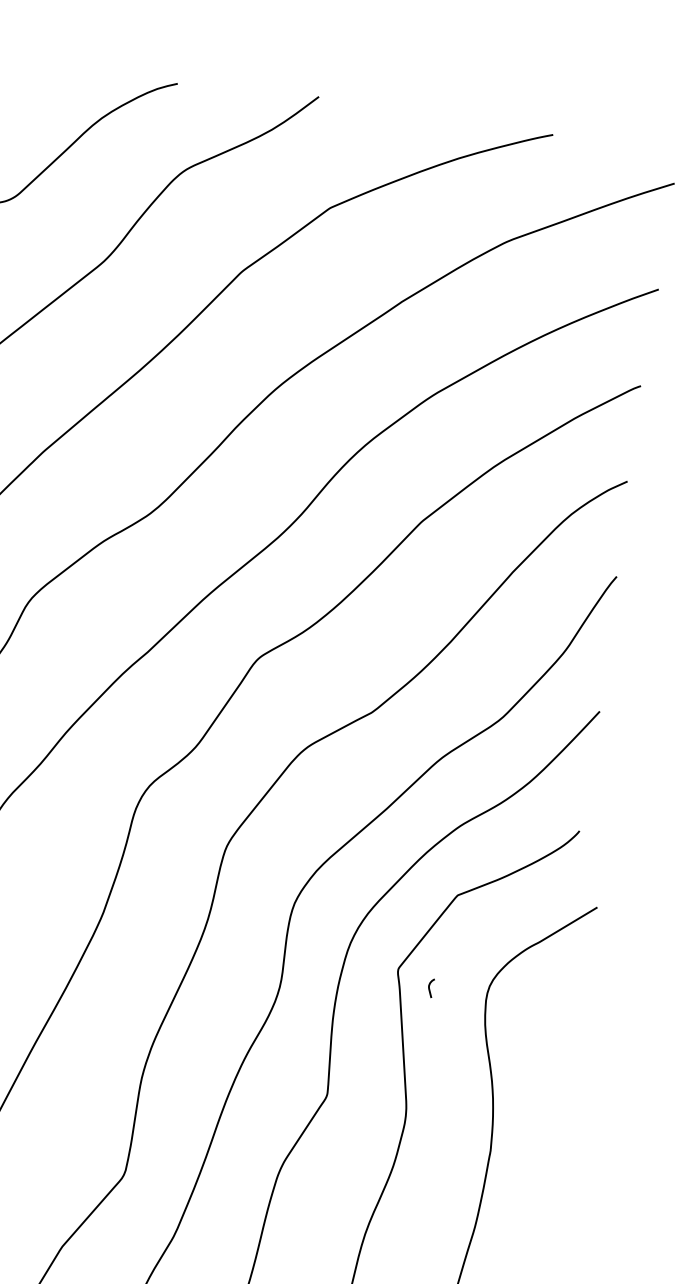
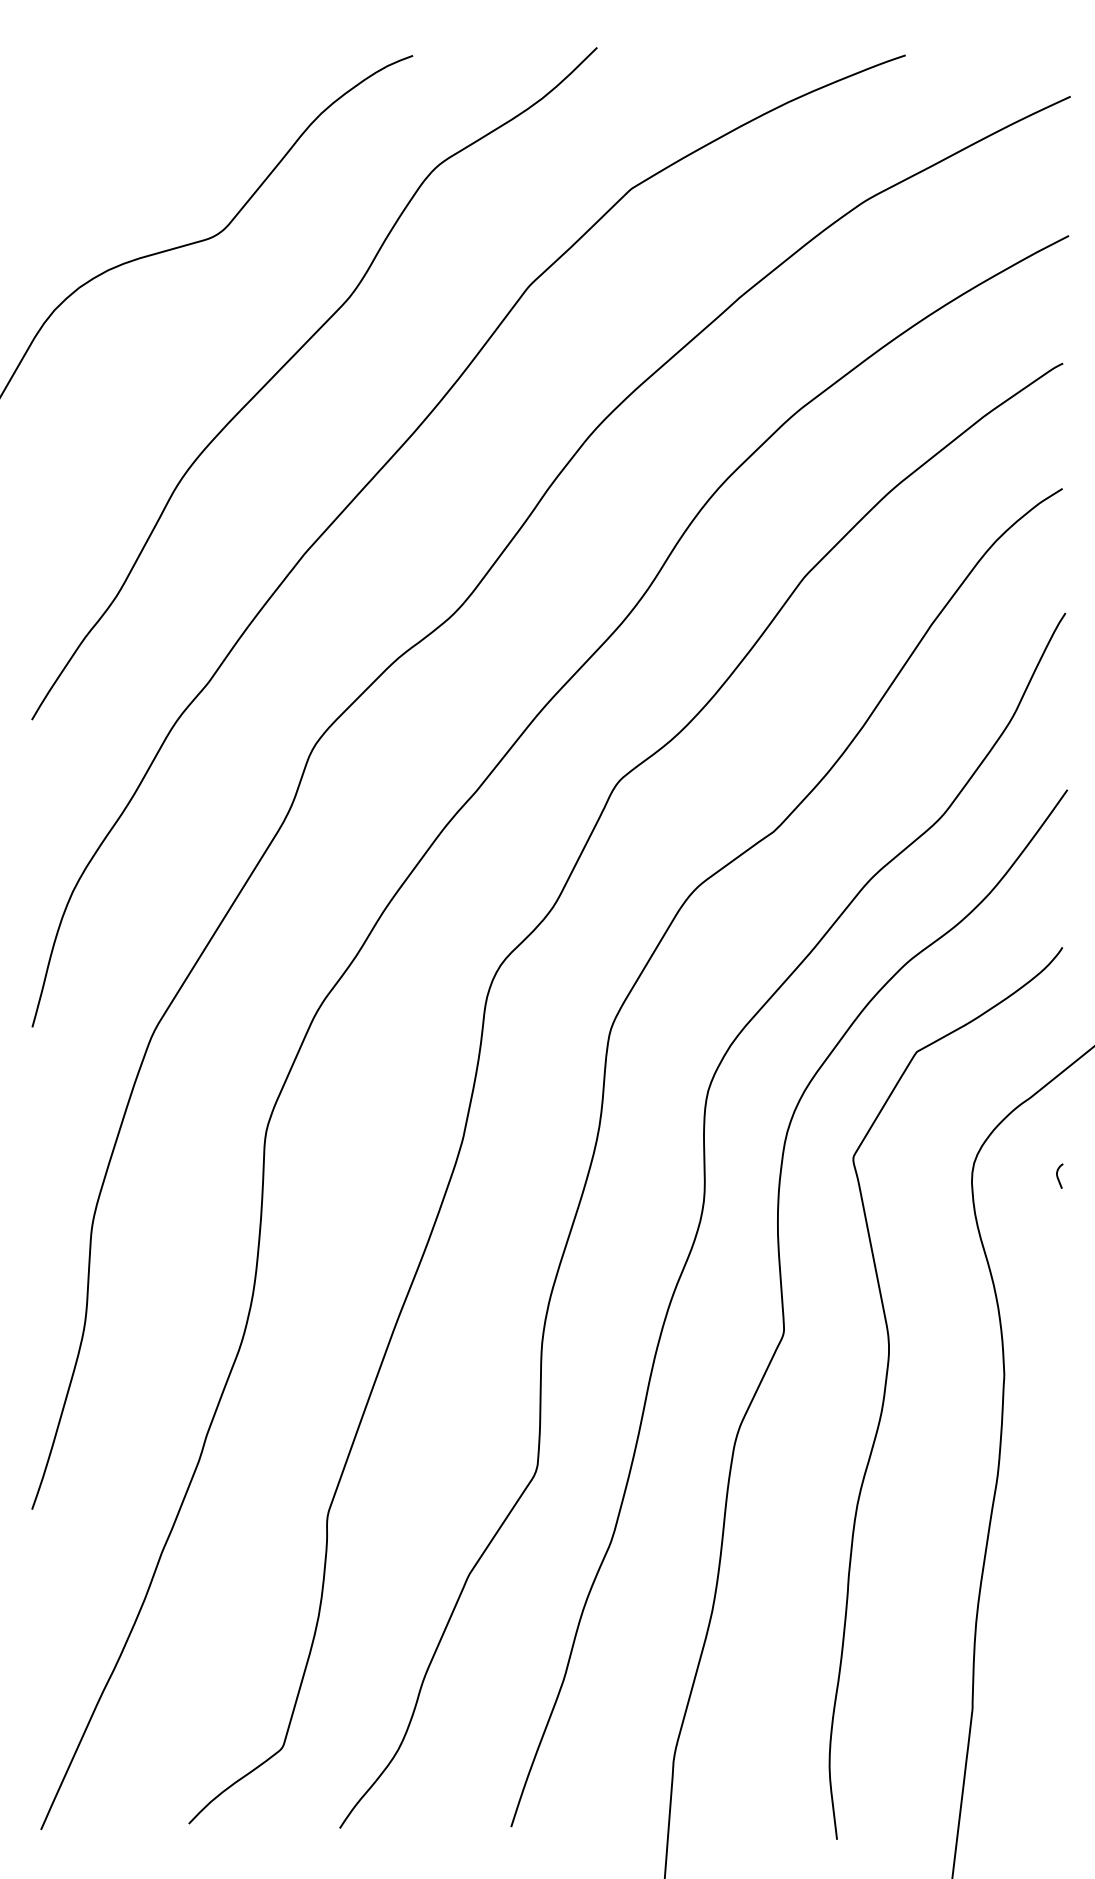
curve: (429, 988) -> (1058, 1176), moved

